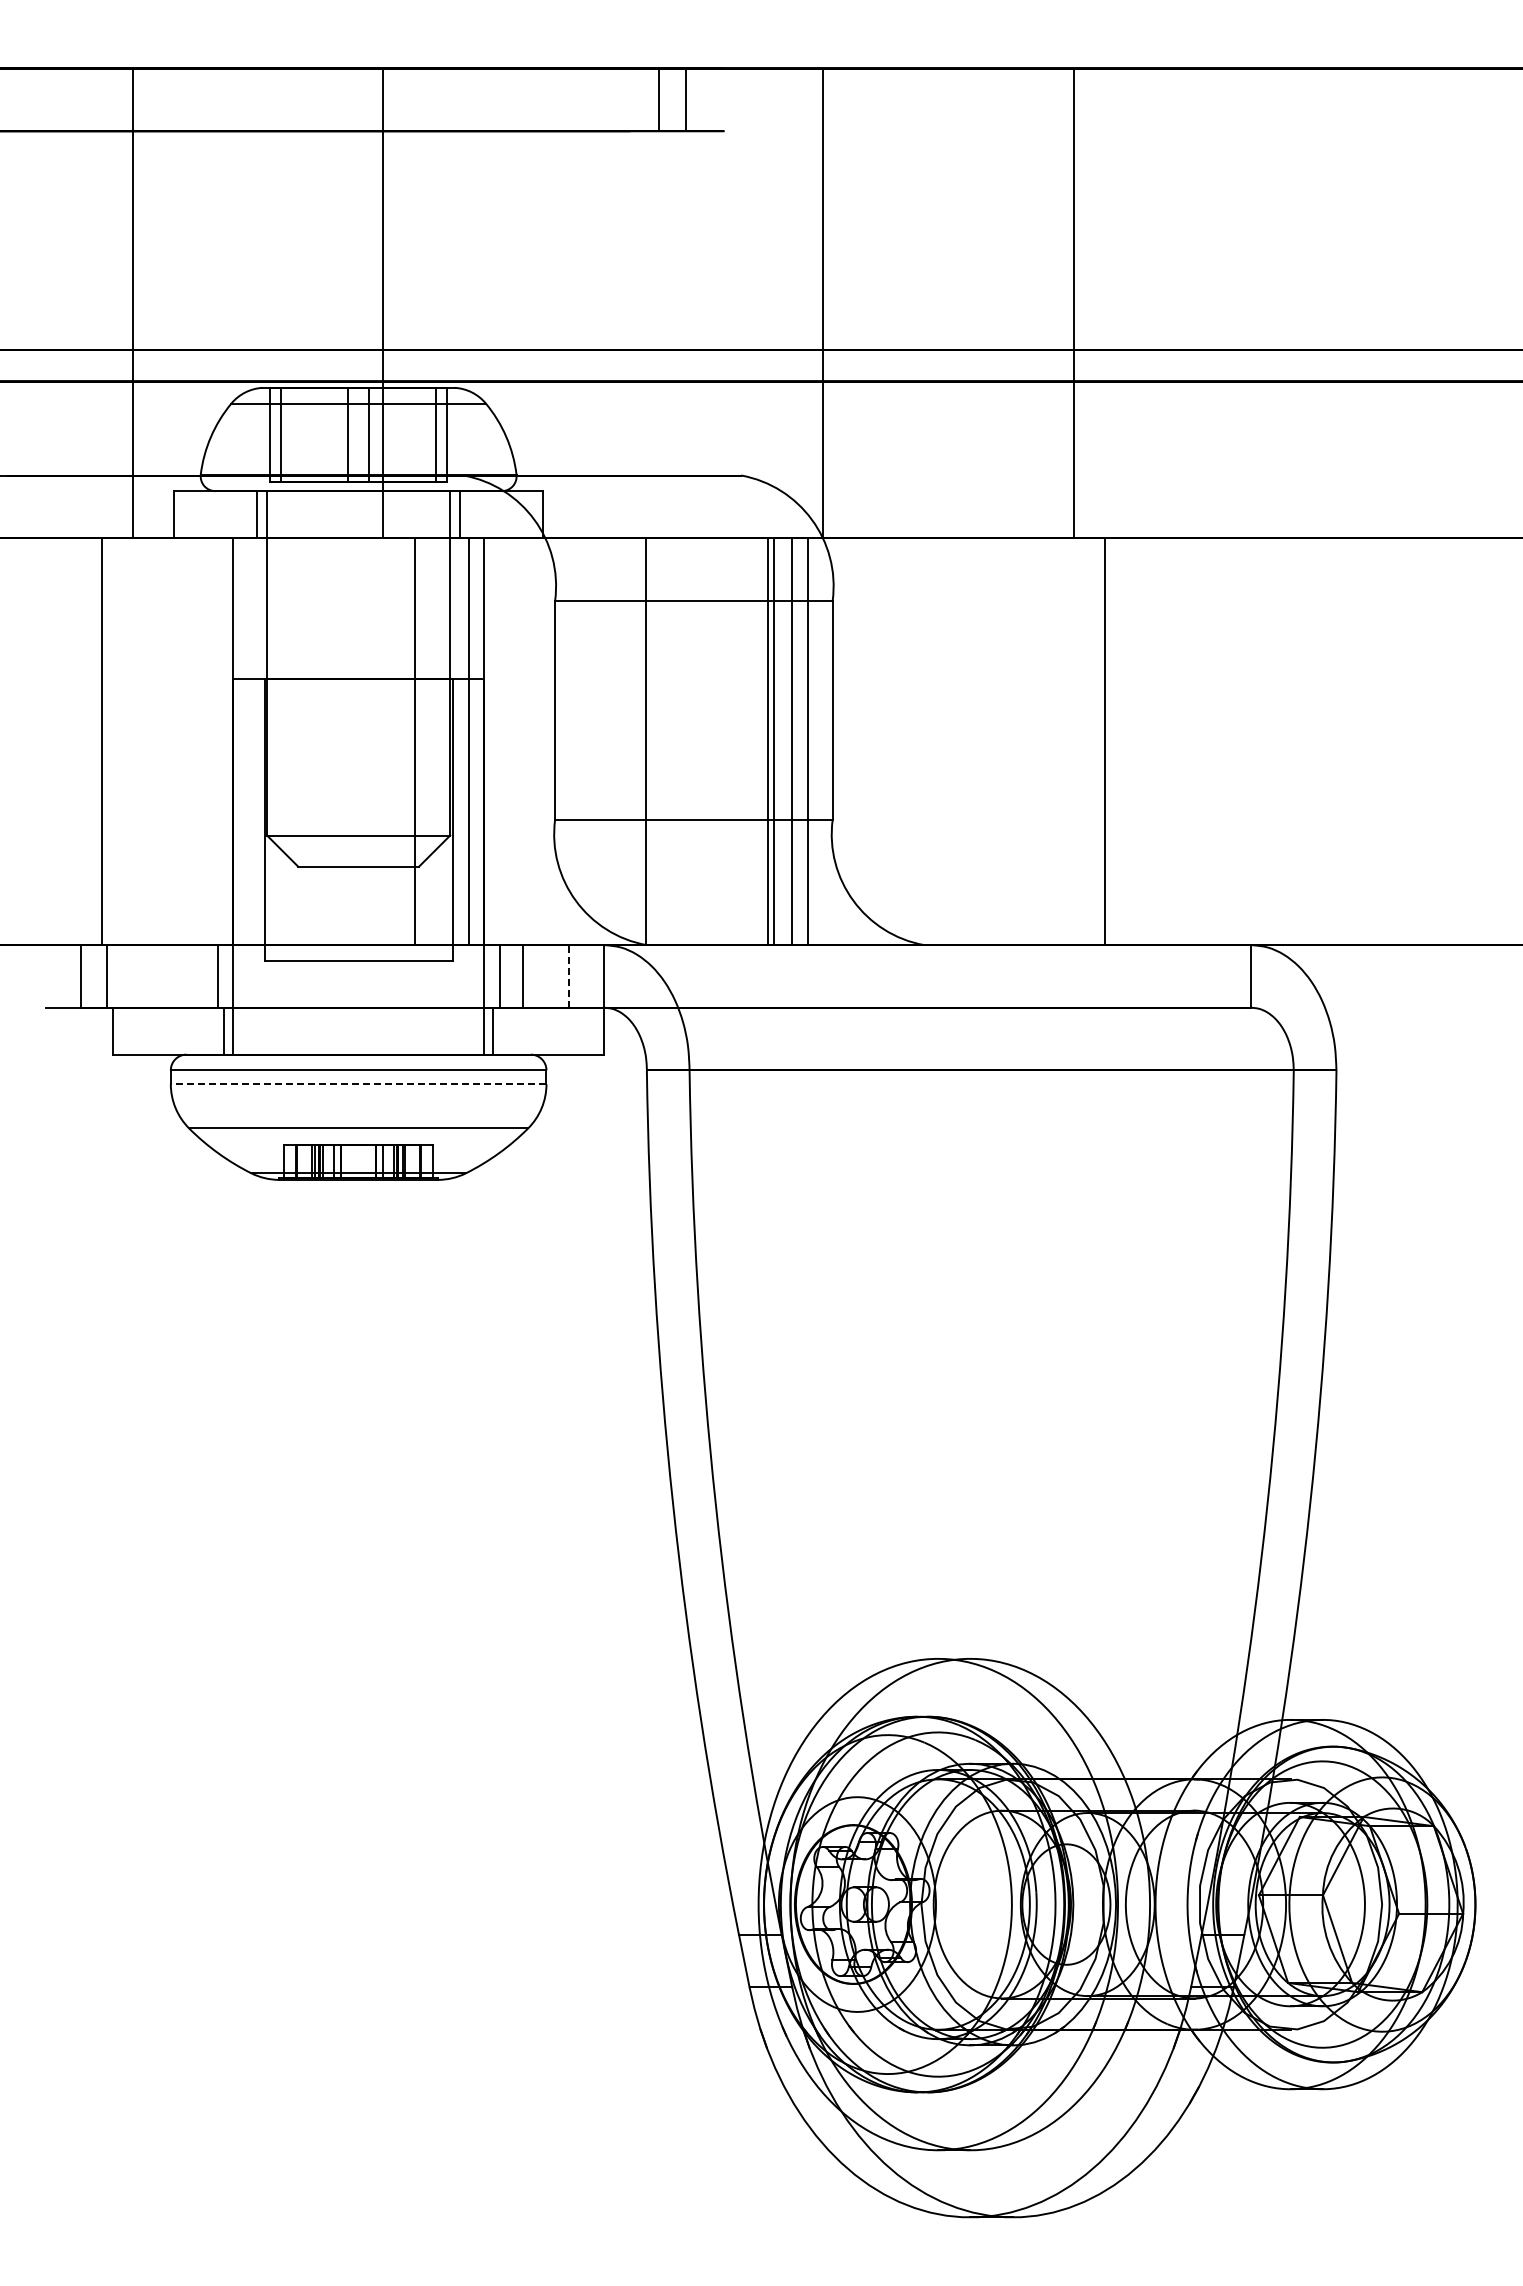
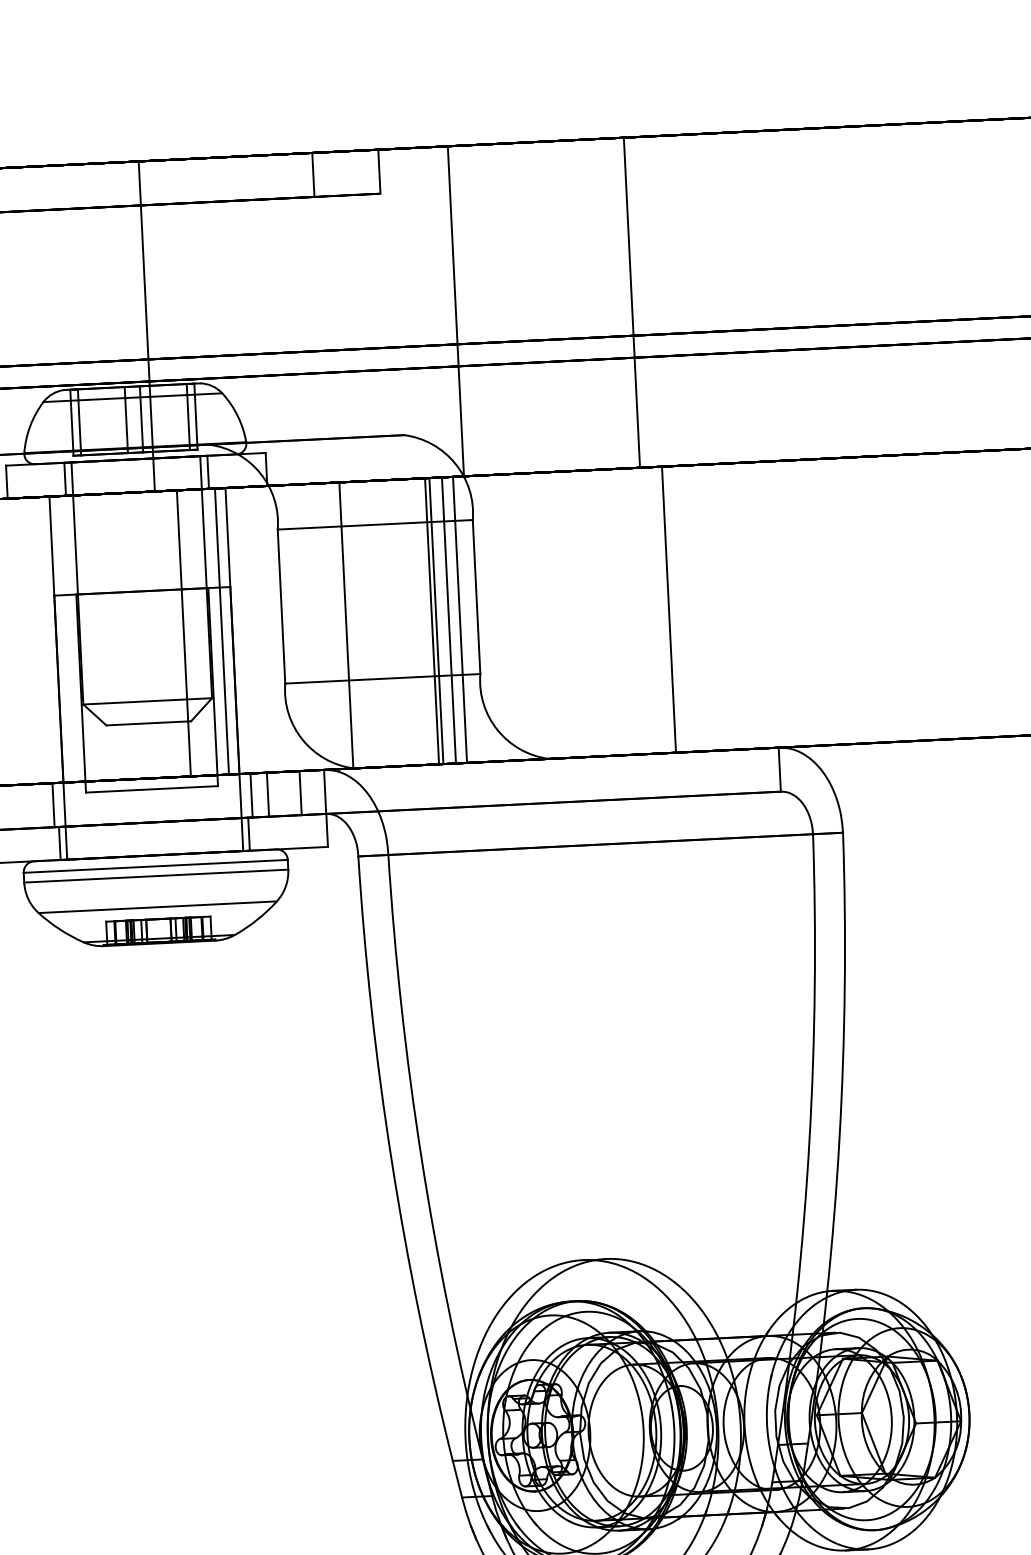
line: (659, 99) -> (379, 171), moved
line: (686, 99) -> (313, 174), moved
line: (569, 975) -> (300, 792), dashed -> solid
line: (358, 1084) -> (156, 876), dashed -> solid

